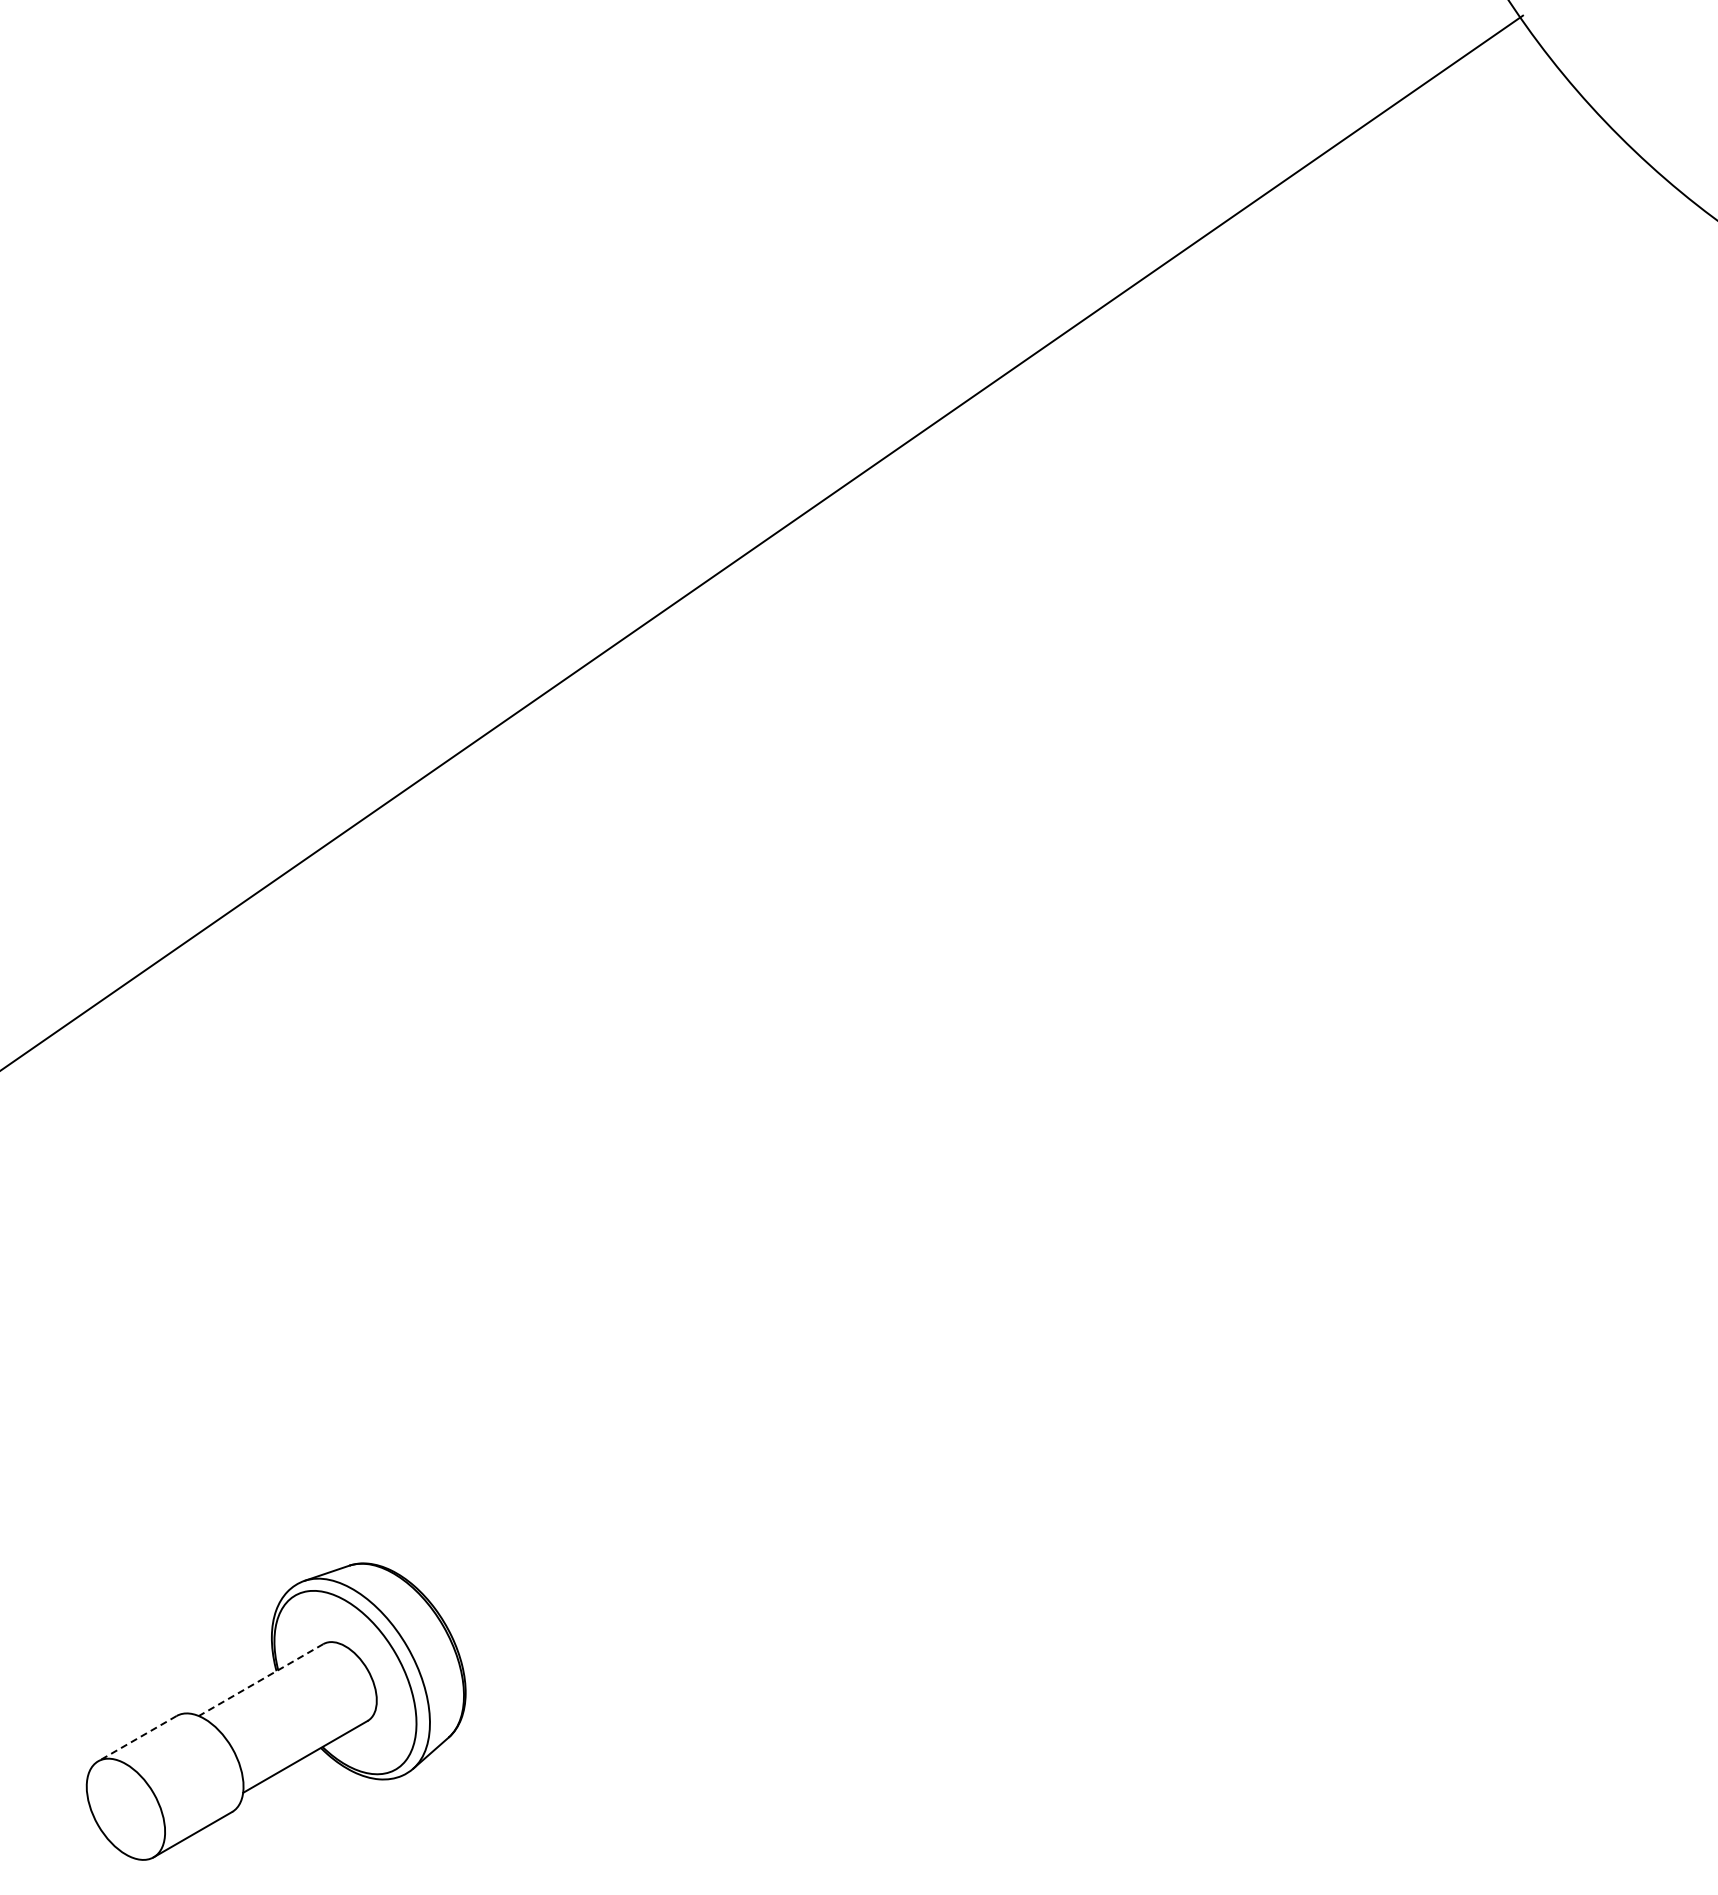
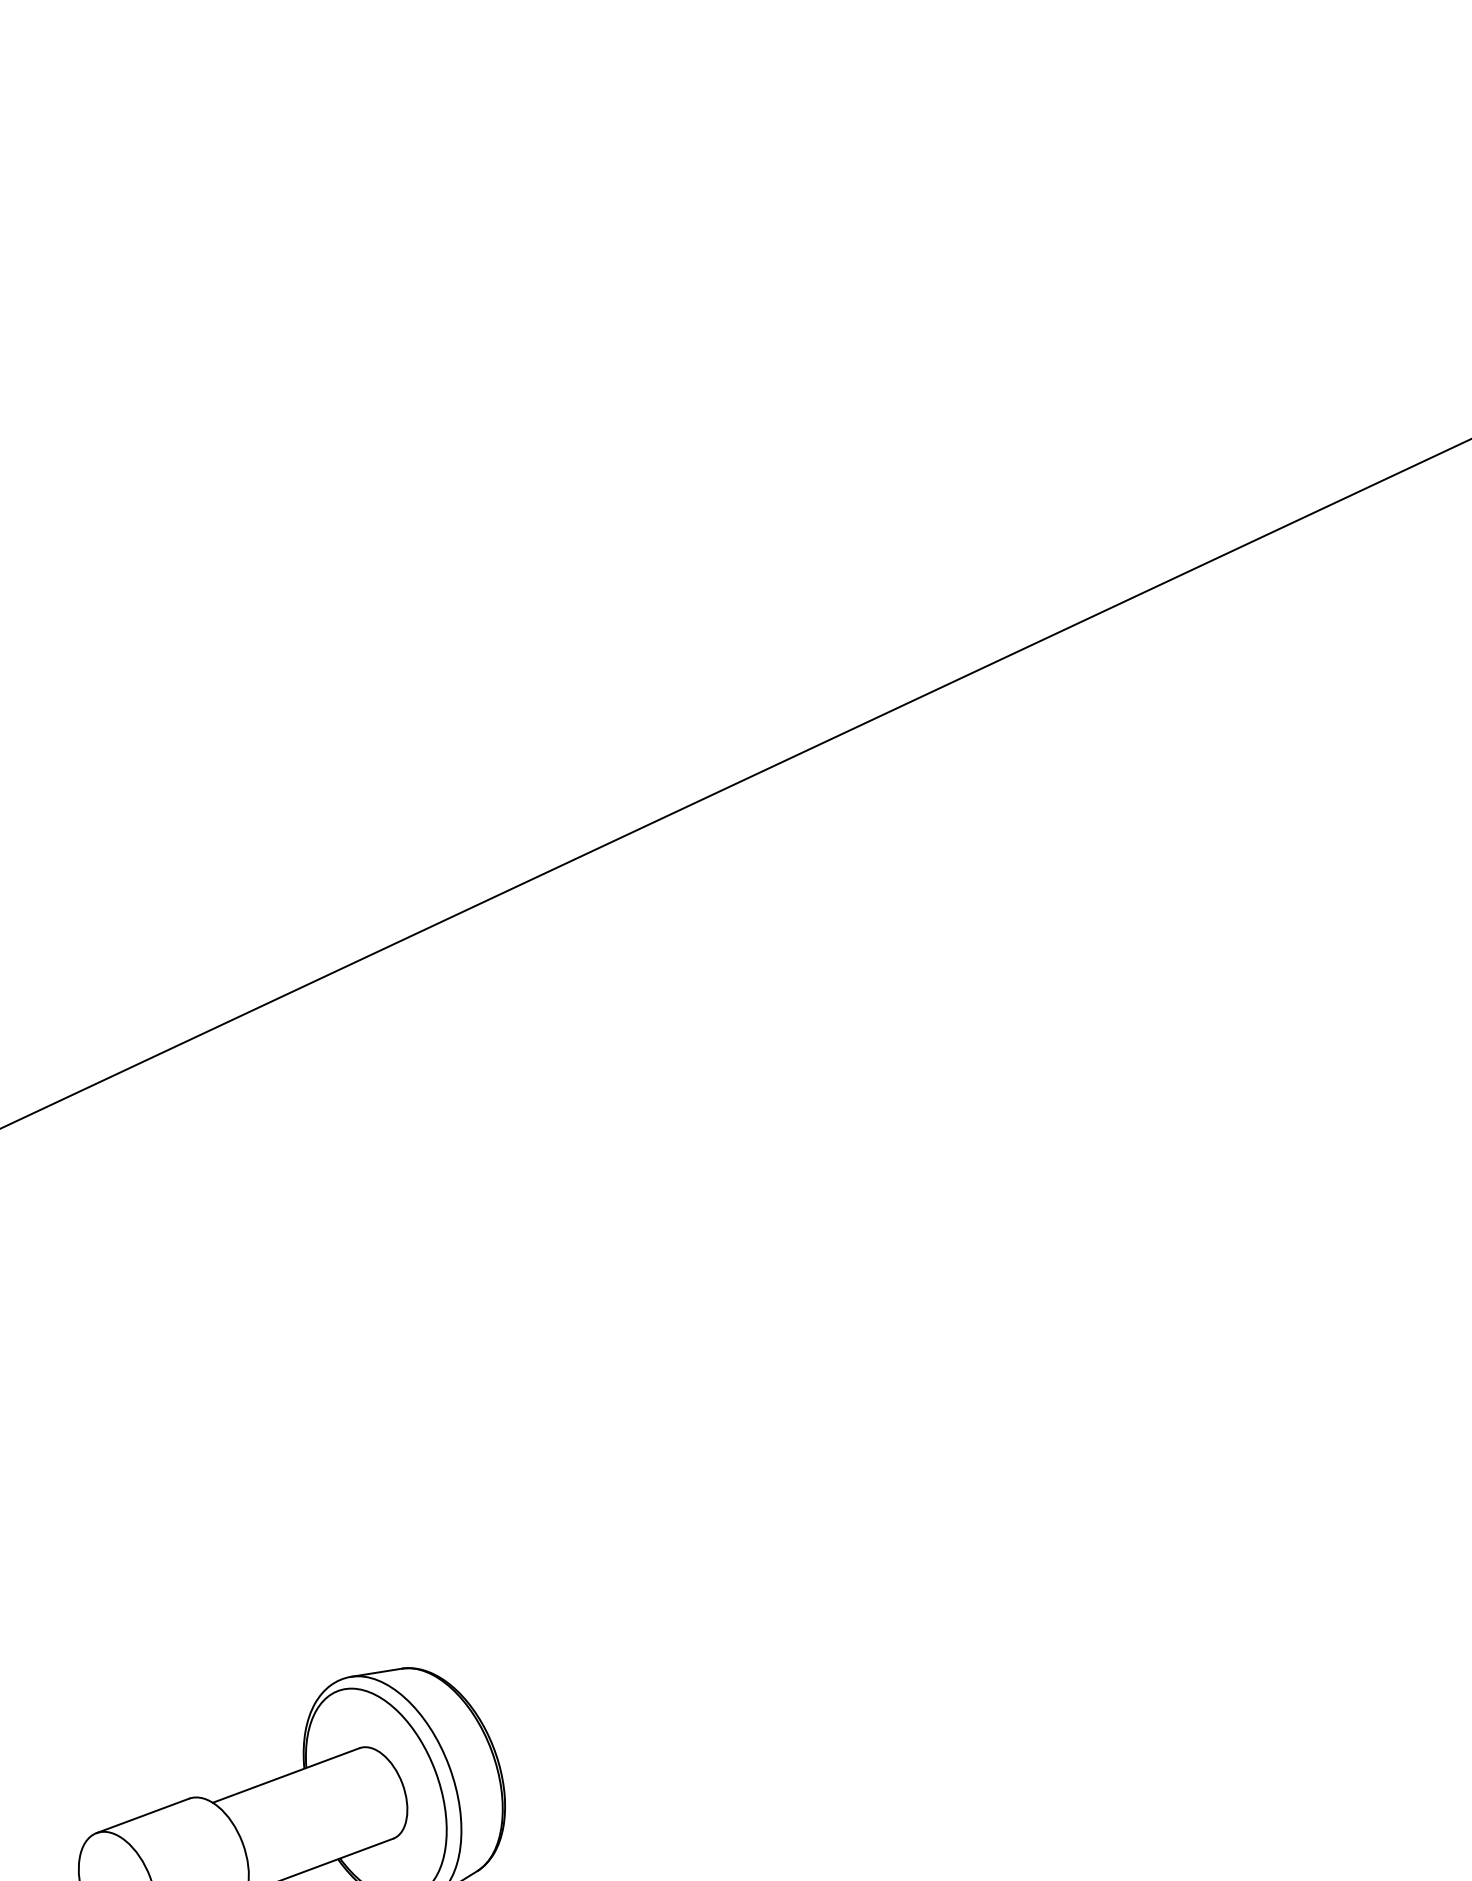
line: (261, 1680) -> (286, 1776), dashed -> solid
line: (137, 1738) -> (142, 1815), dashed -> solid

